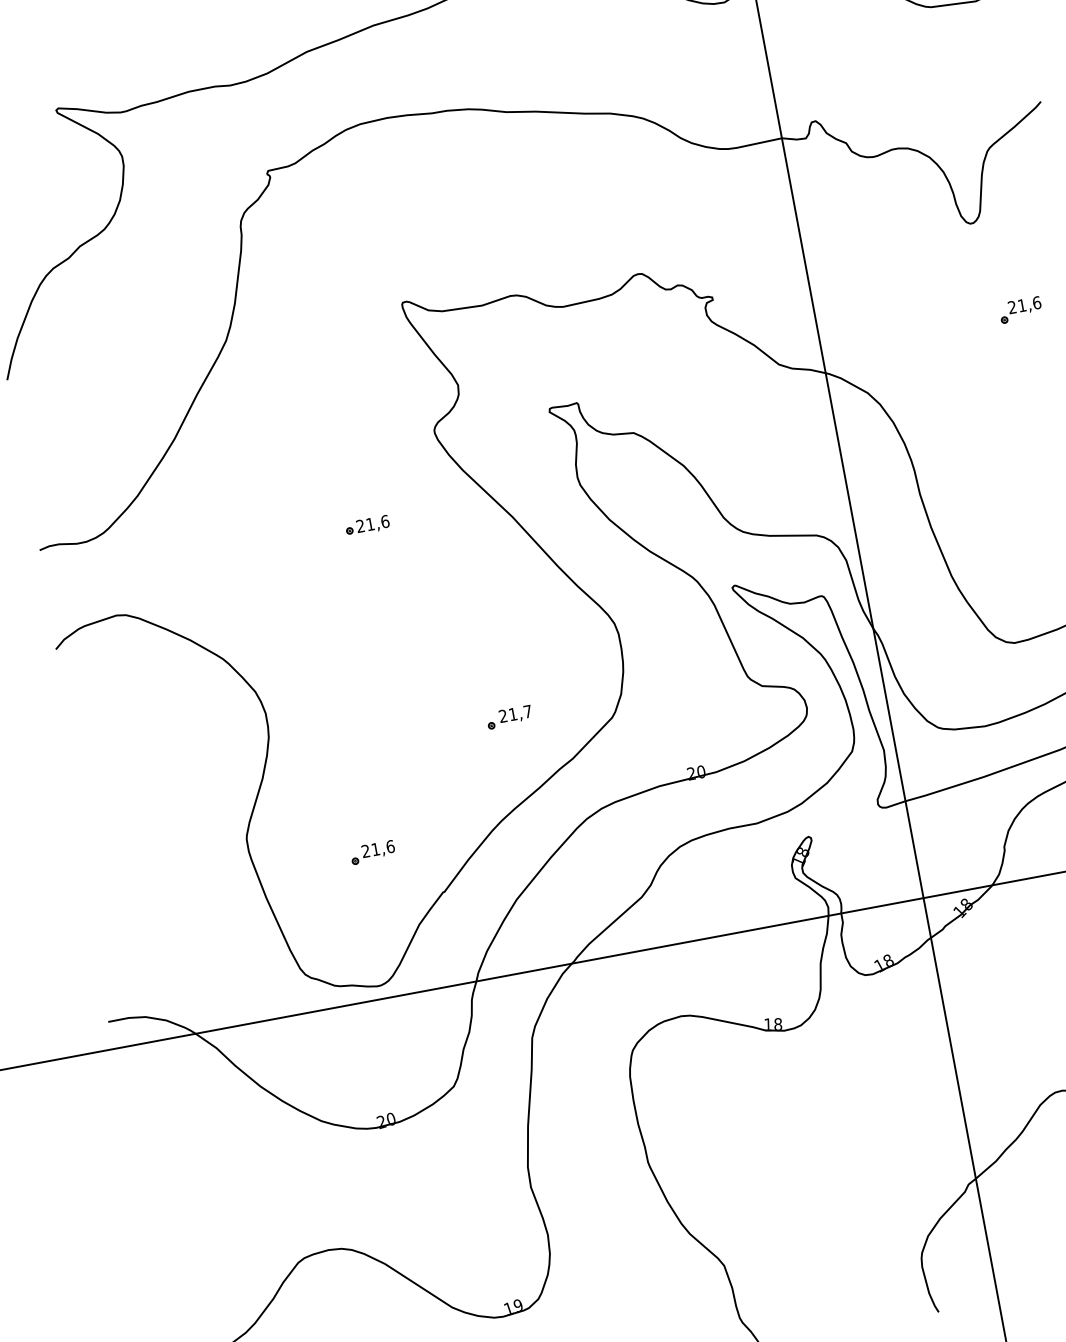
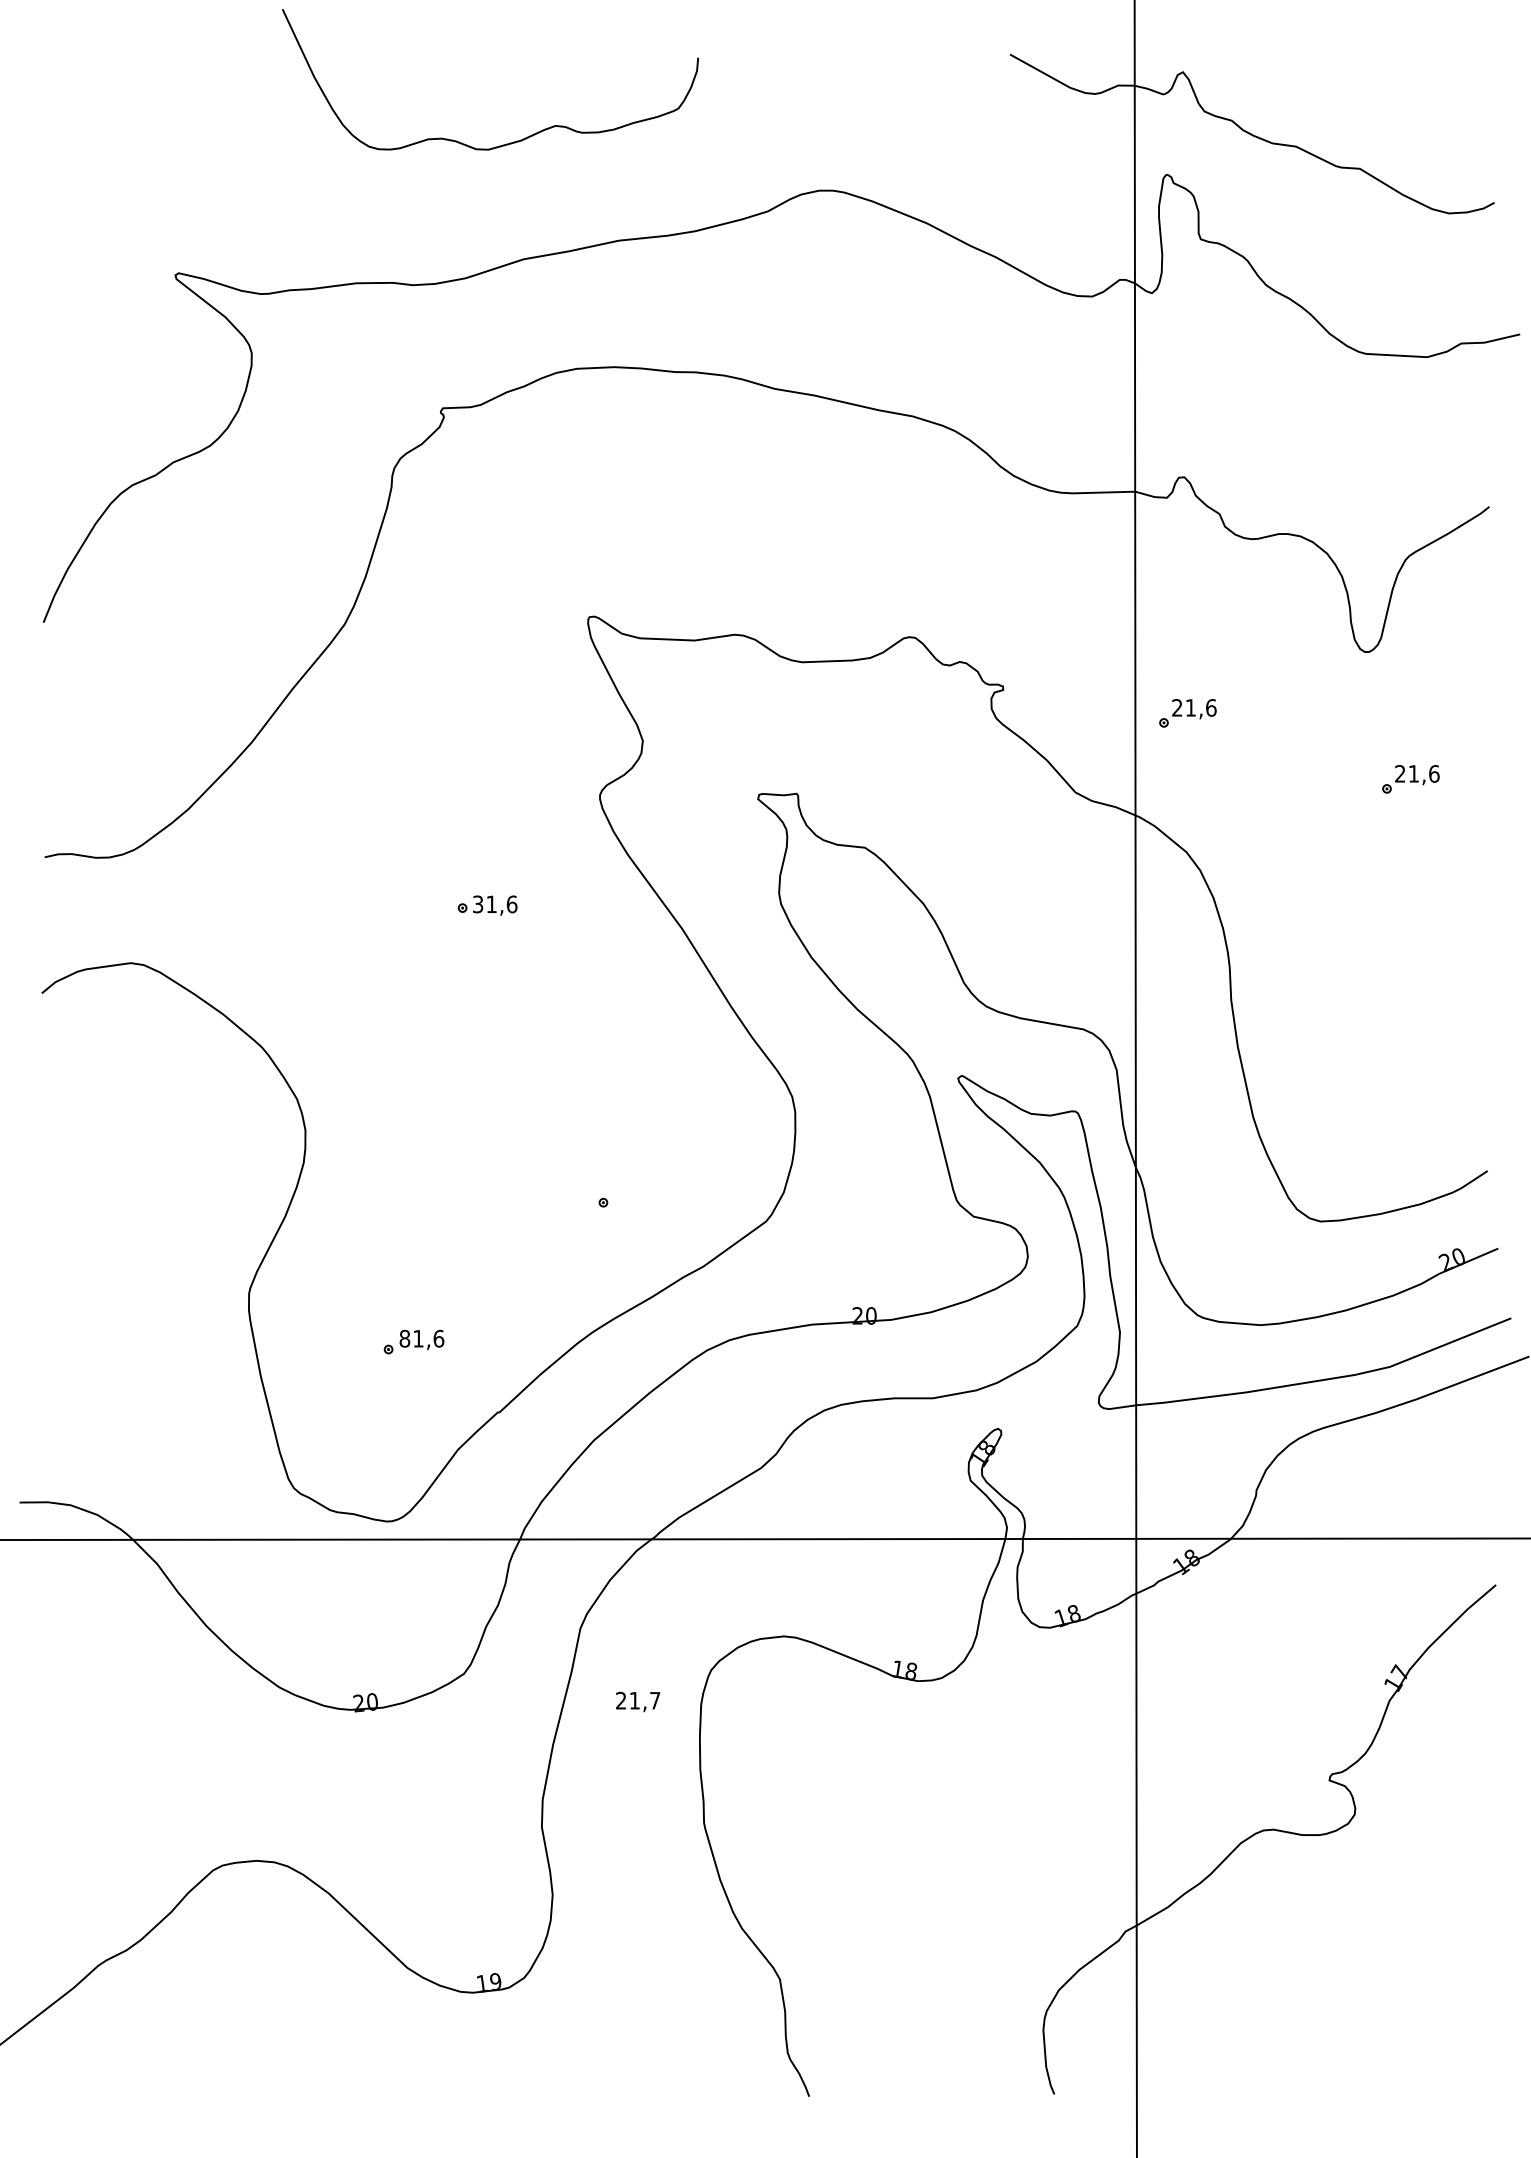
part: (849, 292) -> (1187, 713), added
text: (360, 526) -> (478, 904), 21,6 -> 31,6
text: (515, 714) -> (638, 1701), moved
text: (365, 851) -> (404, 1338), 21,6 -> 81,6

